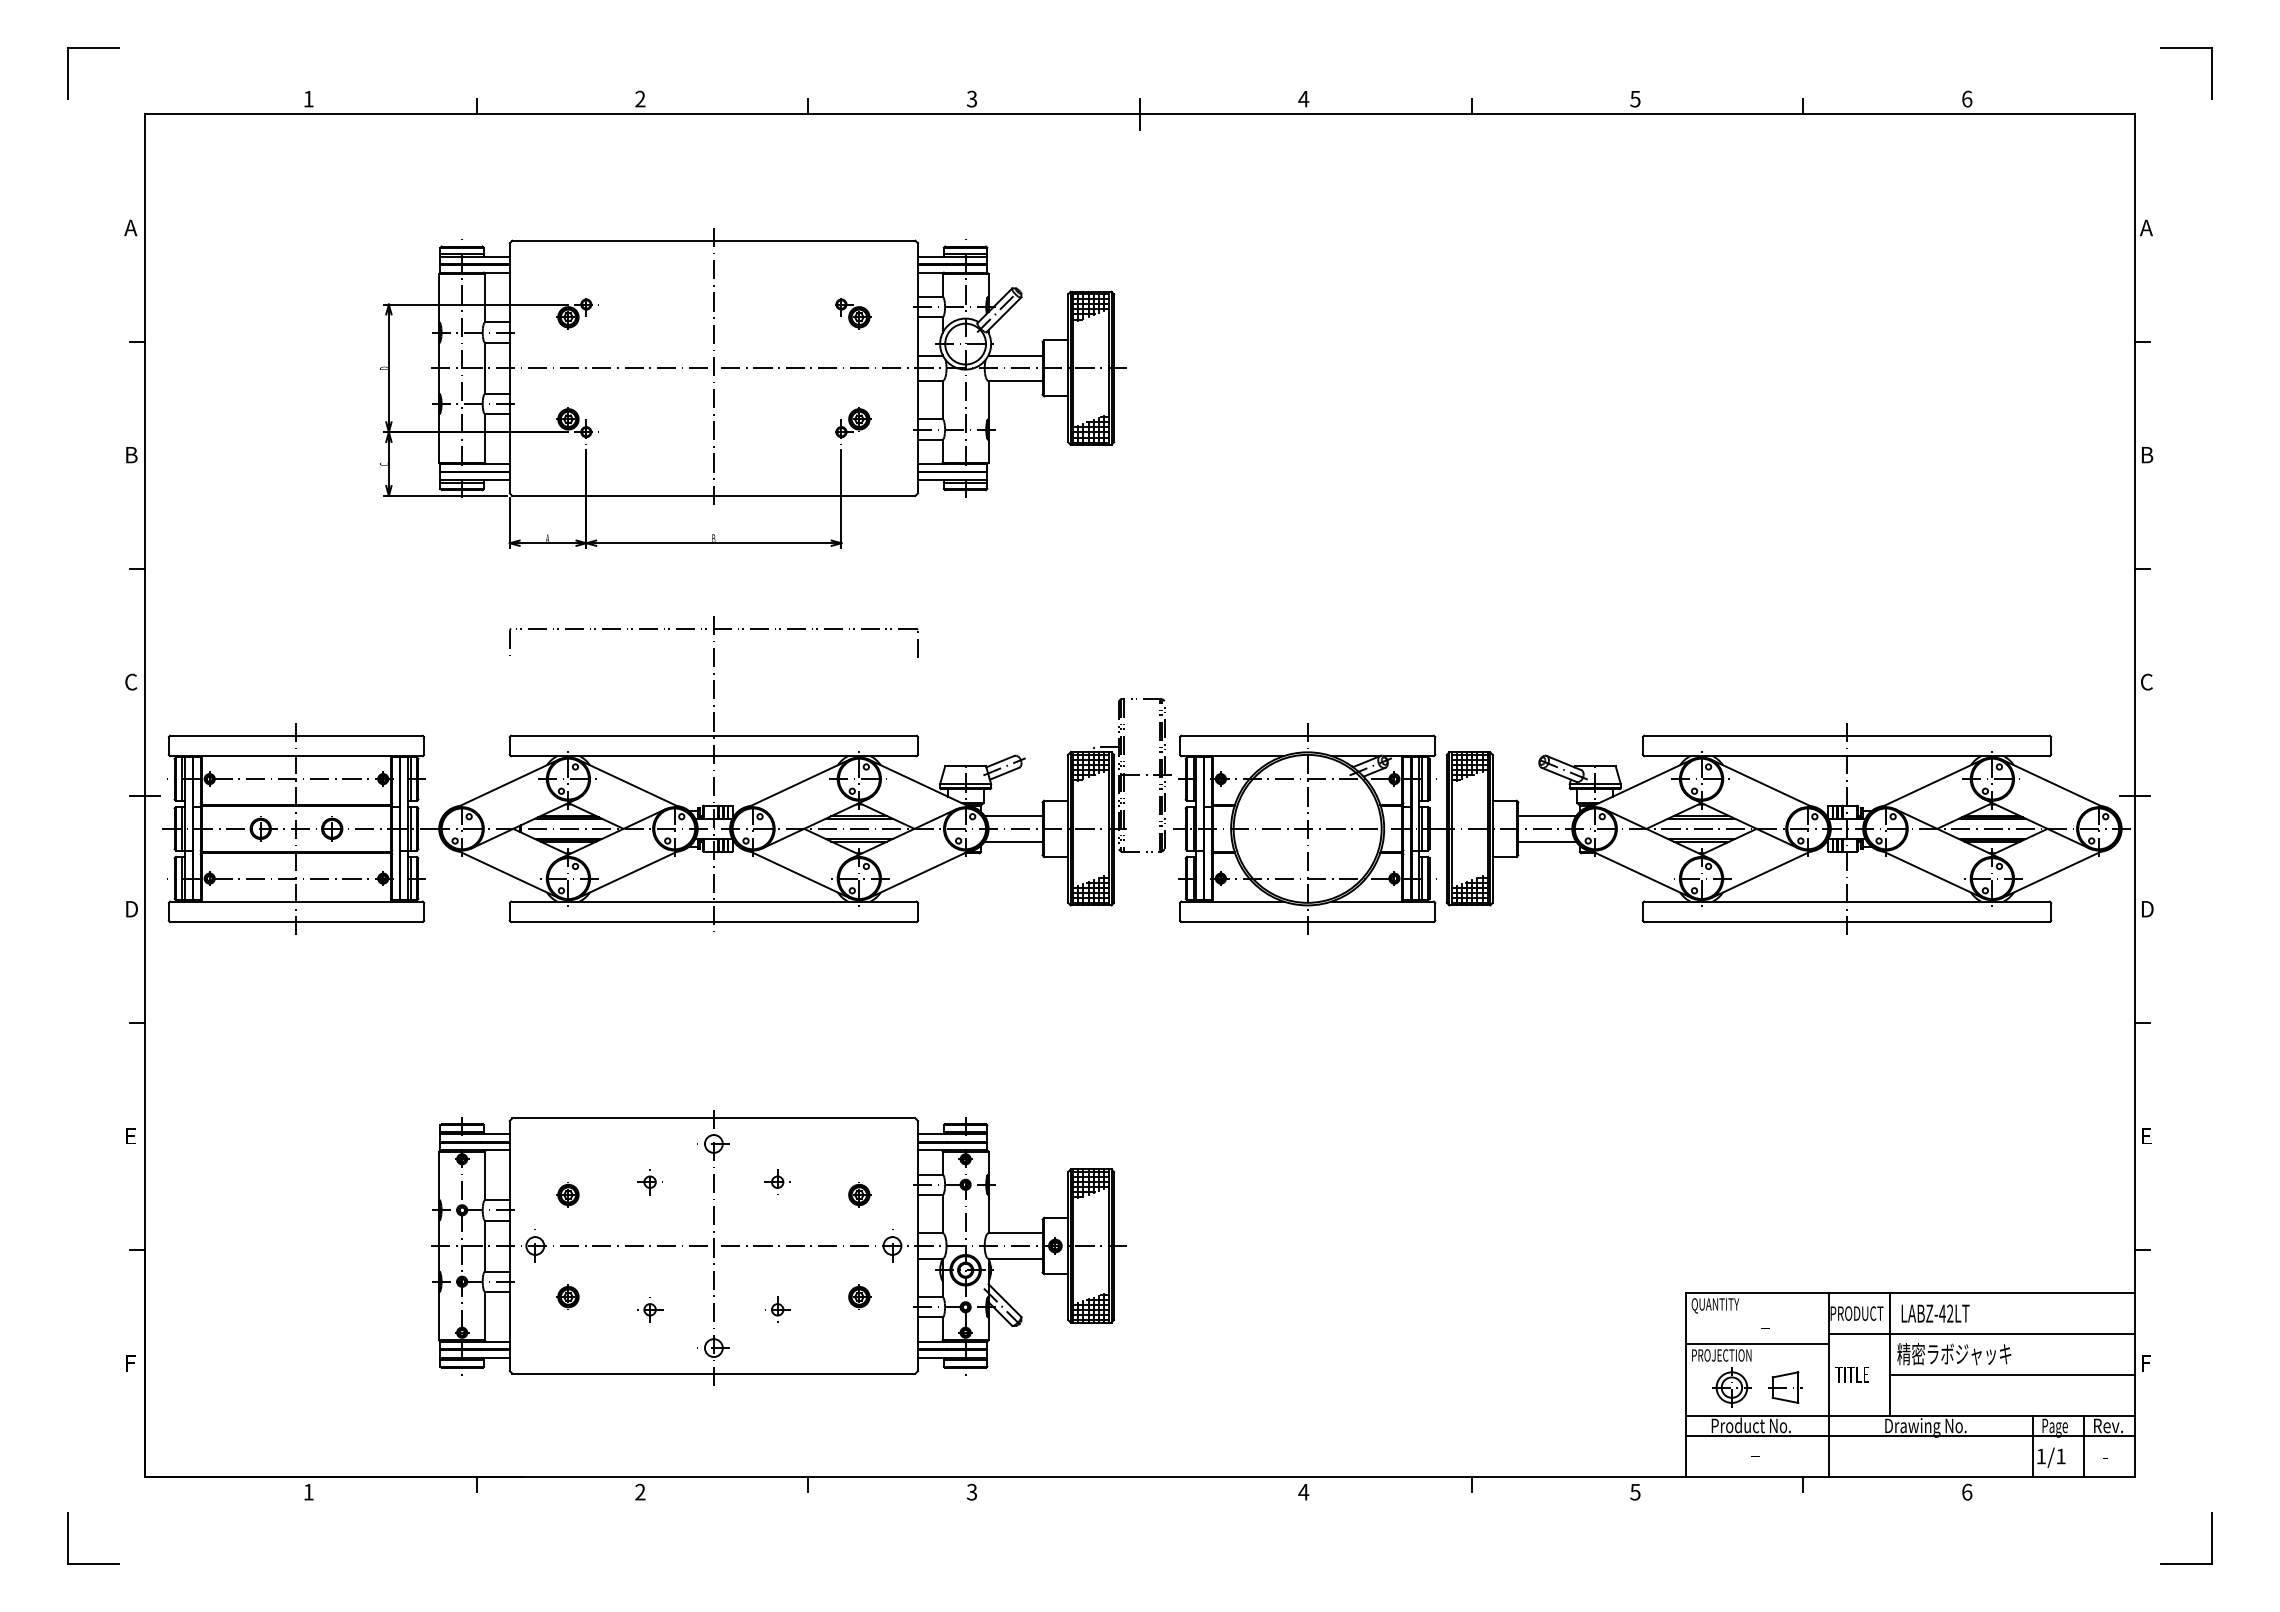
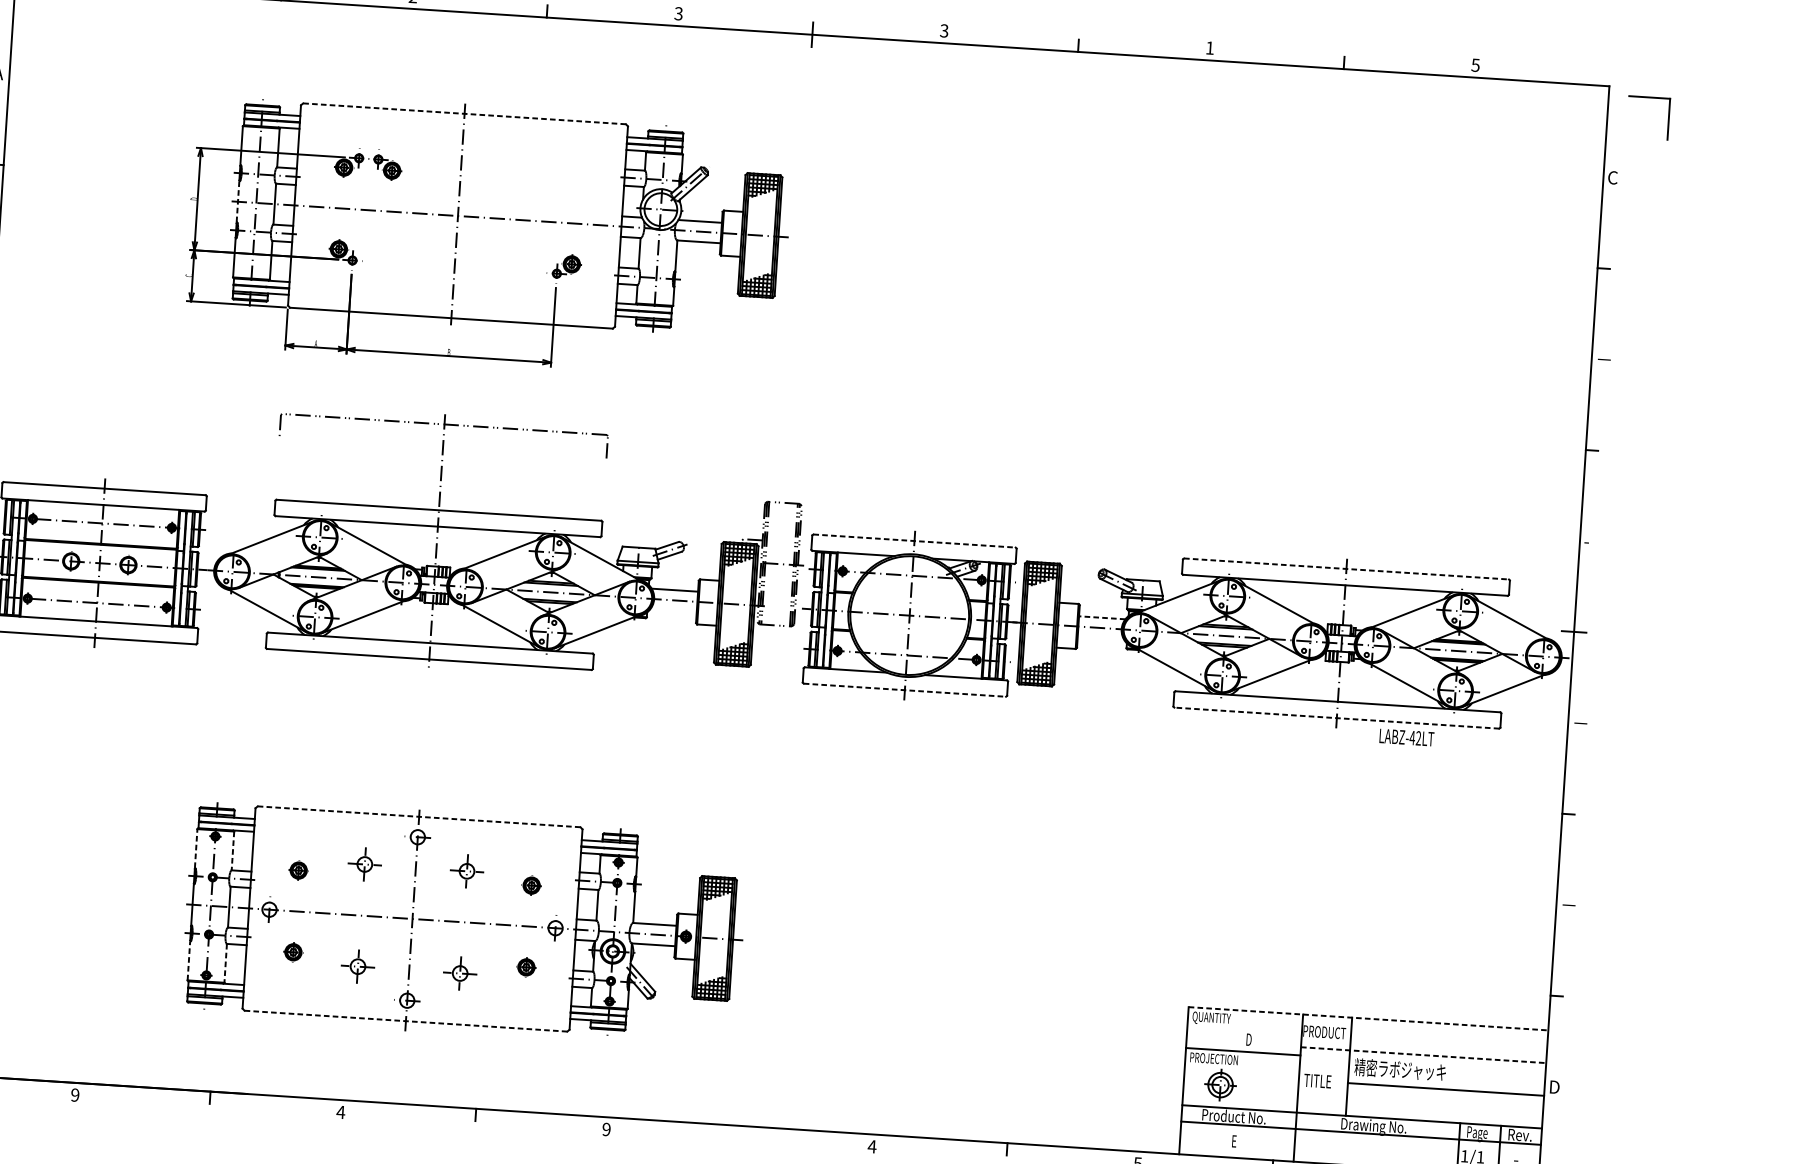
part: (2186, 48) -> (1650, 97), moved
text: (1303, 98) -> (944, 30), 4 -> 3
text: (1966, 98) -> (1475, 64), 6 -> 5
text: (1635, 99) -> (1210, 48), 5 -> 1
text: (2146, 227) -> (1612, 177), A -> C
line: (713, 240) -> (464, 113), solid -> dashed
part: (853, 313) -> (387, 167), moved
line: (439, 368) -> (238, 201), solid -> dashed
text: (2150, 455) -> (1604, 360), B -> －
text: (2146, 681) -> (1589, 541), C -> -
line: (1308, 735) -> (915, 540), solid -> dashed
line: (1846, 735) -> (1346, 568), solid -> dashed
line: (1547, 816) -> (1102, 618), solid -> dashed
line: (1013, 841) -> (673, 610), removed
line: (1547, 841) -> (1101, 638), removed
text: (2150, 909) -> (1580, 723), D -> －
line: (1308, 922) -> (905, 690), solid -> dashed
line: (1846, 922) -> (1336, 718), solid -> dashed
line: (713, 1118) -> (418, 816), solid -> dashed
text: (2150, 1135) -> (1568, 904), E -> －
line: (439, 1175) -> (196, 848), solid -> dashed
line: (485, 1176) -> (233, 851), solid -> dashed
part: (777, 1181) -> (466, 870), size x1.6
part: (649, 1182) -> (364, 864), size x1.6
line: (1910, 1293) -> (1368, 1018), solid -> dashed
part: (650, 1309) -> (358, 966), size x1.6
part: (777, 1309) -> (460, 973), size x1.6
text: (1935, 1313) -> (1406, 737), moved
line: (439, 1315) -> (189, 960), solid -> dashed
line: (485, 1316) -> (225, 963), solid -> dashed
text: (1764, 1328) -> (1249, 1039), － -> D
line: (1982, 1334) -> (1424, 1055), solid -> dashed
text: (2147, 1363) -> (1554, 1087), F -> D
line: (713, 1373) -> (405, 1021), solid -> dashed
part: (1785, 1387) -> (1263, 1087), removed
text: (1755, 1456) -> (1235, 1141), － -> E
text: (308, 1491) -> (75, 1094), 1 -> 9
text: (639, 1491) -> (340, 1111), 2 -> 4
text: (971, 1492) -> (606, 1129), 3 -> 9

